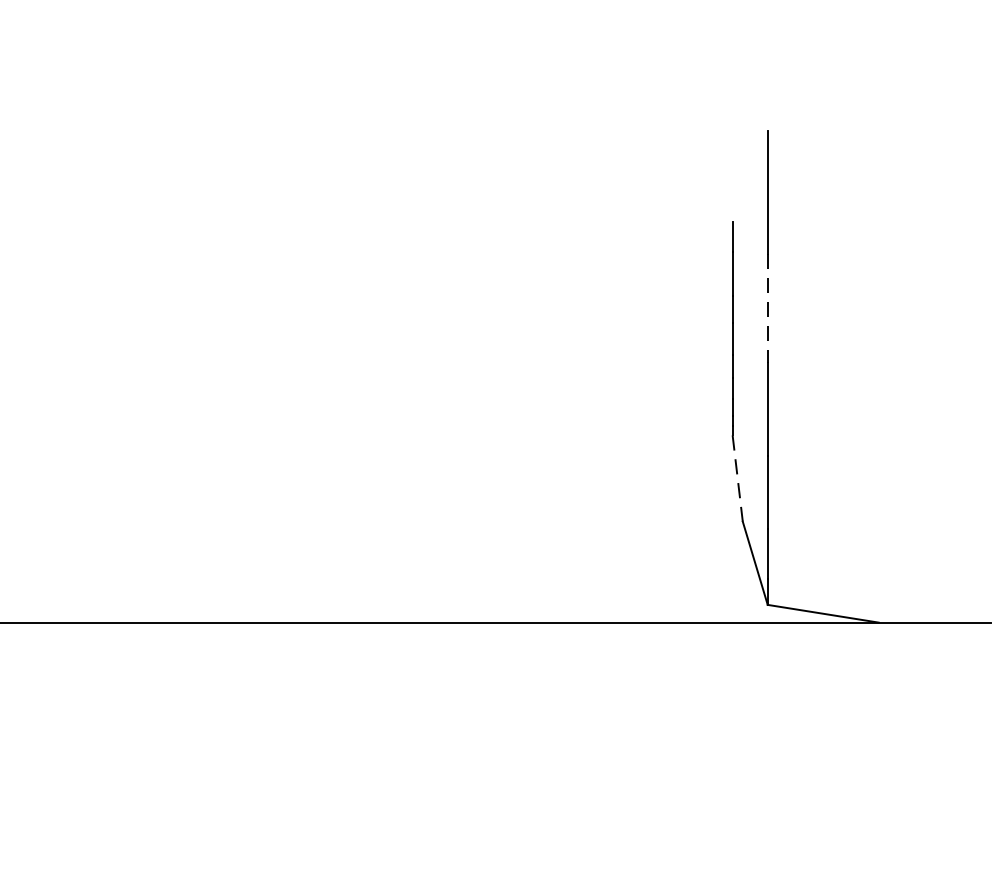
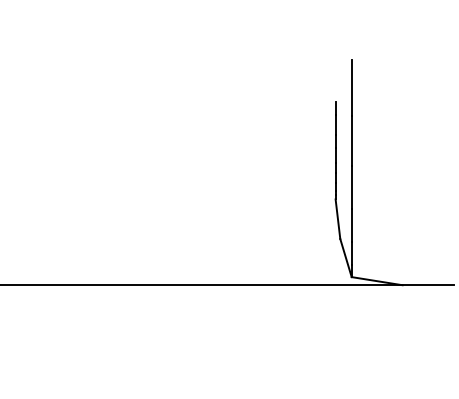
line: (767, 308) -> (351, 141), dashed -> solid
line: (736, 479) -> (337, 219), dashed -> solid

